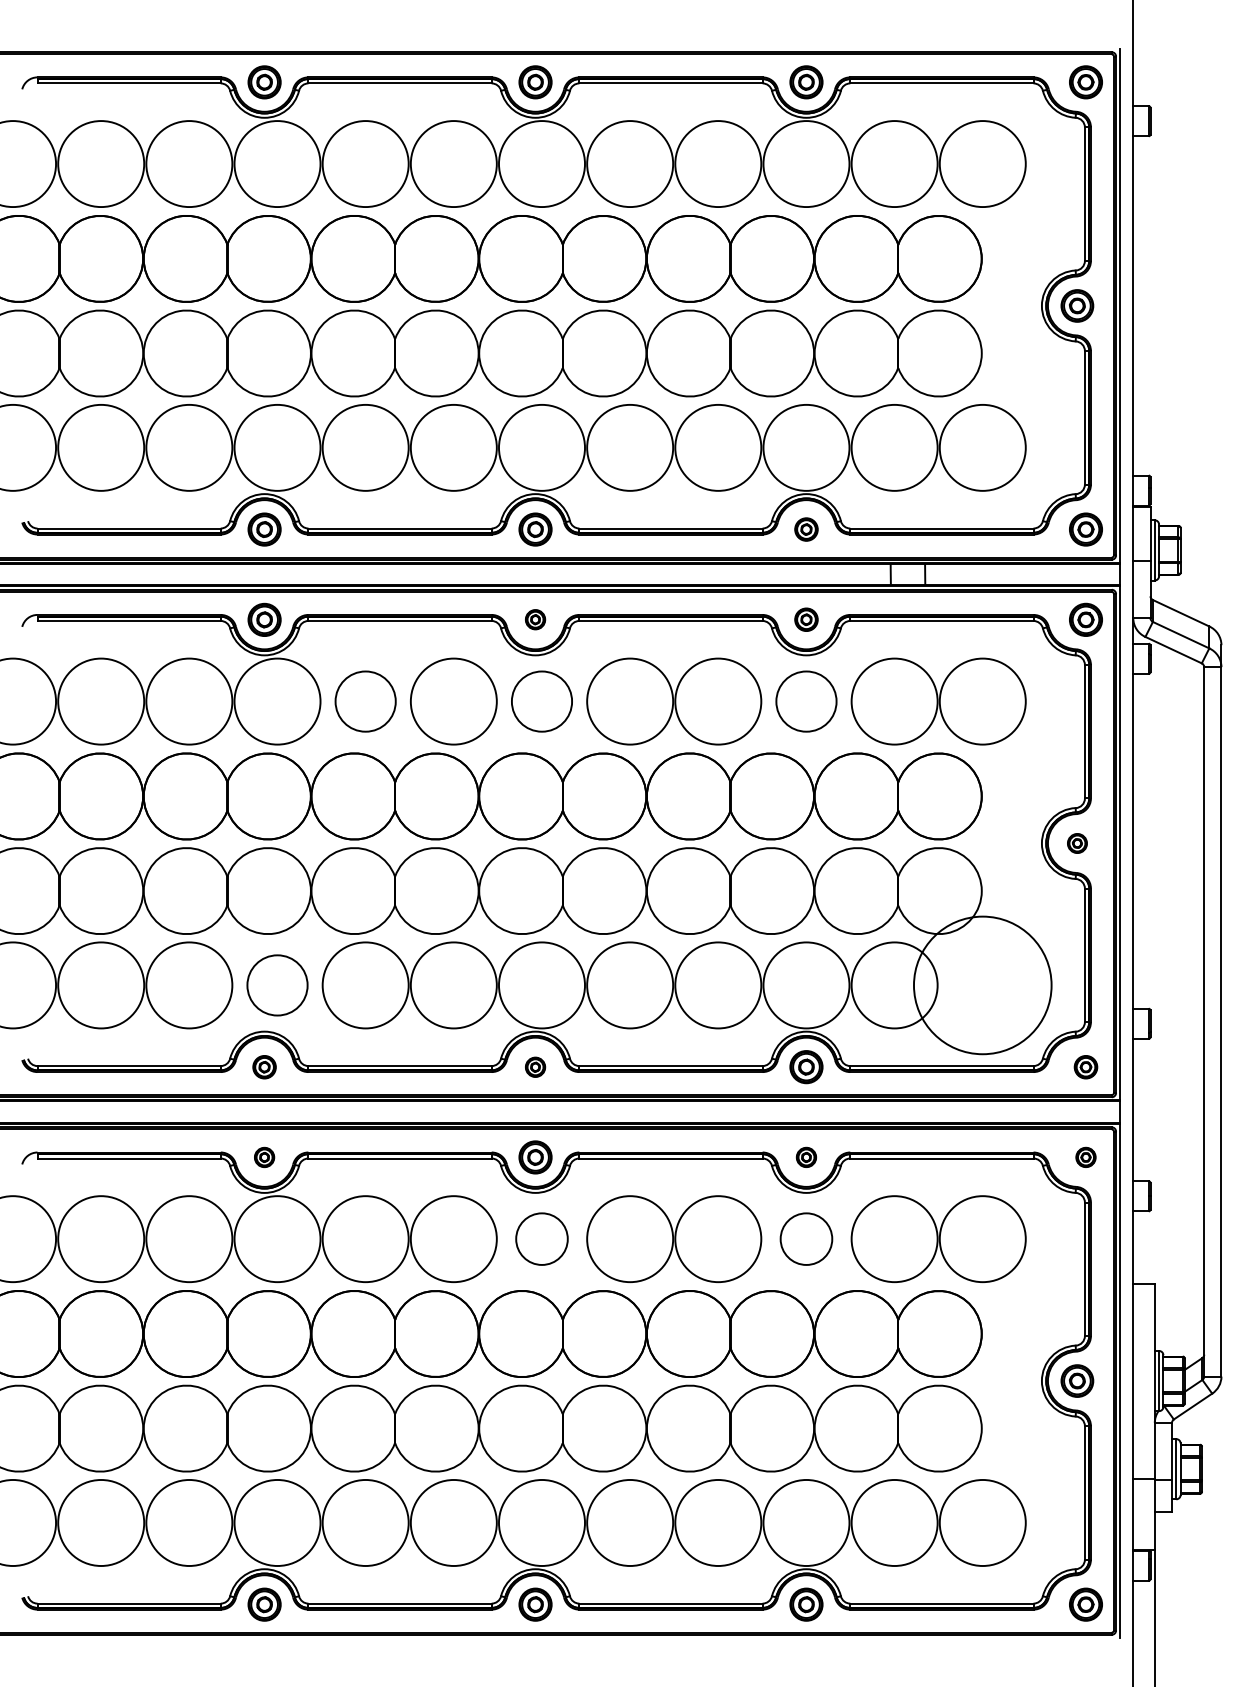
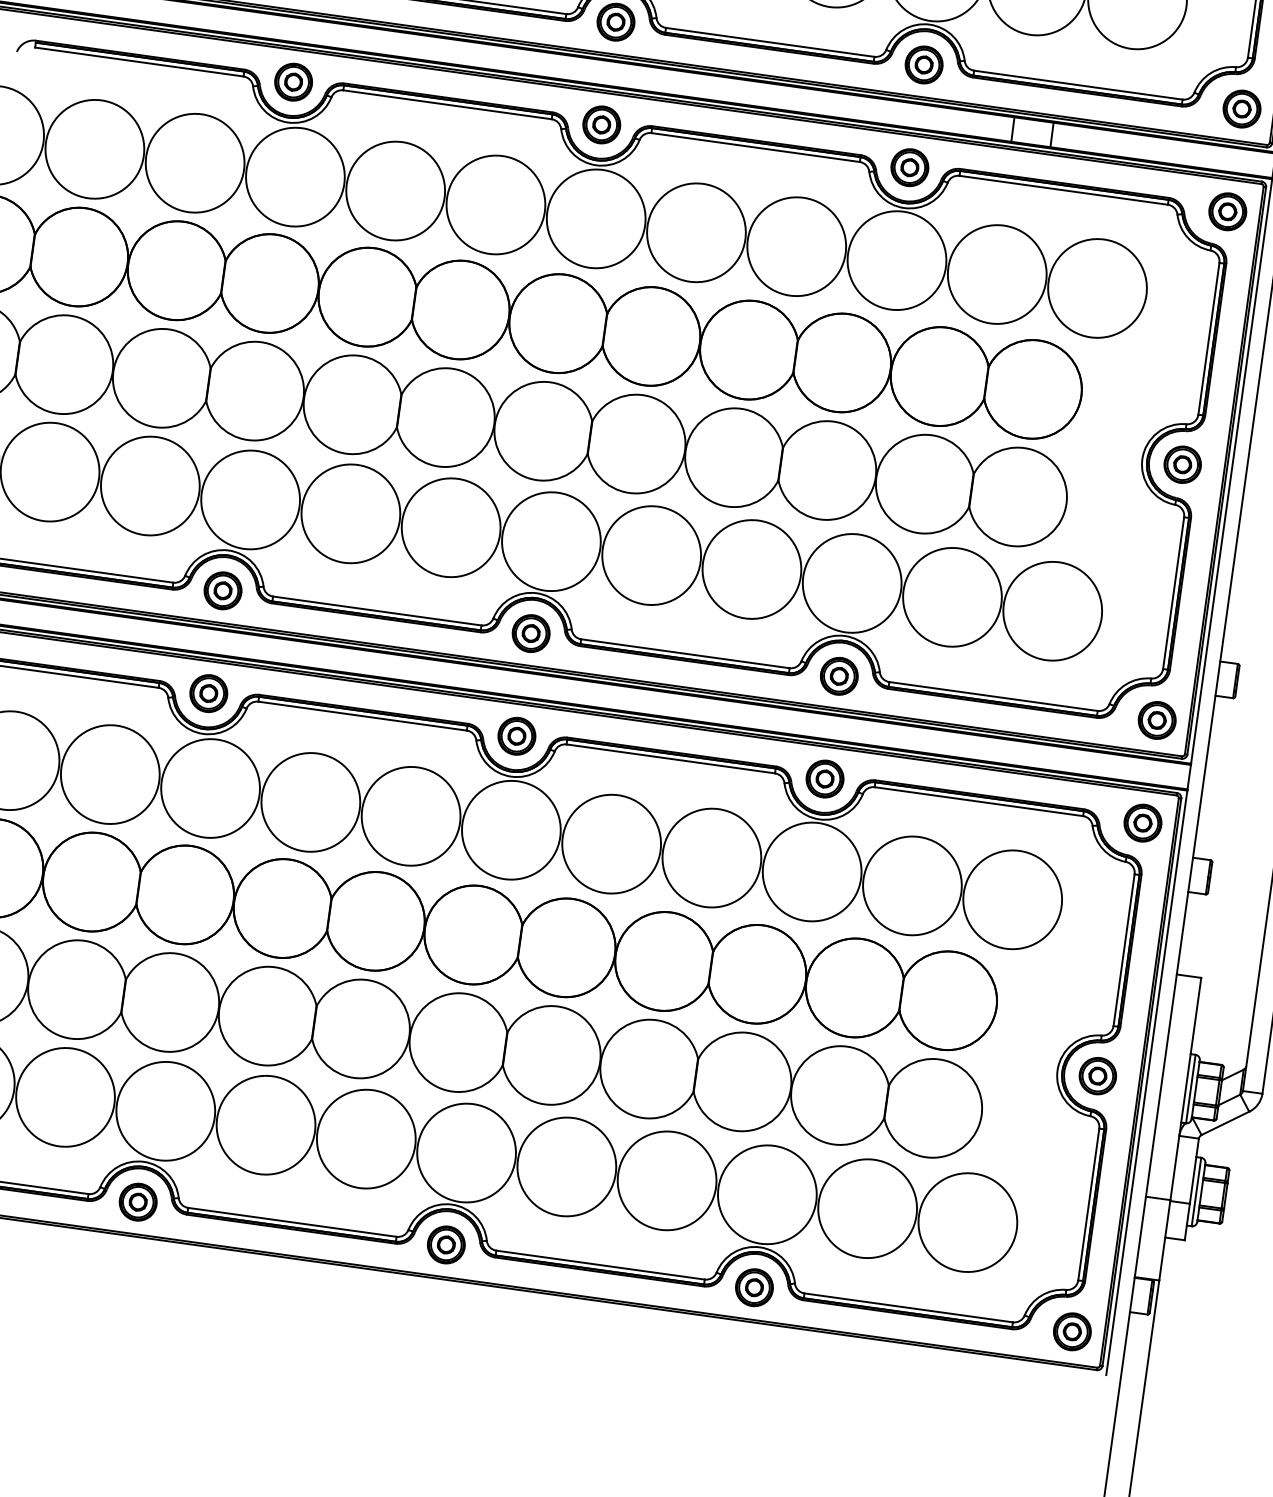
part: (806, 529) -> (924, 64), size x1.43
part: (535, 619) -> (601, 124), size x1.67
part: (806, 619) -> (909, 167), size x1.43
circle: (365, 701) -> (395, 190), size x1.43
circle: (541, 701) -> (595, 218), size x1.43
circle: (806, 701) -> (897, 260), size x1.43
part: (1077, 843) -> (1182, 464), size x1.67
circle: (277, 985) -> (250, 500), size x1.43
circle: (982, 985) -> (1052, 611), size x0.62
part: (264, 1067) -> (222, 591), size x1.43
part: (535, 1067) -> (531, 634), size x1.67
part: (1085, 1067) -> (1156, 720), size x1.43
part: (264, 1157) -> (208, 693), size x1.67
part: (806, 1157) -> (825, 779), size x1.67
part: (1085, 1157) -> (1142, 823), size x1.67
circle: (541, 1239) -> (510, 830), size x1.67
circle: (806, 1239) -> (812, 872), size x1.67

